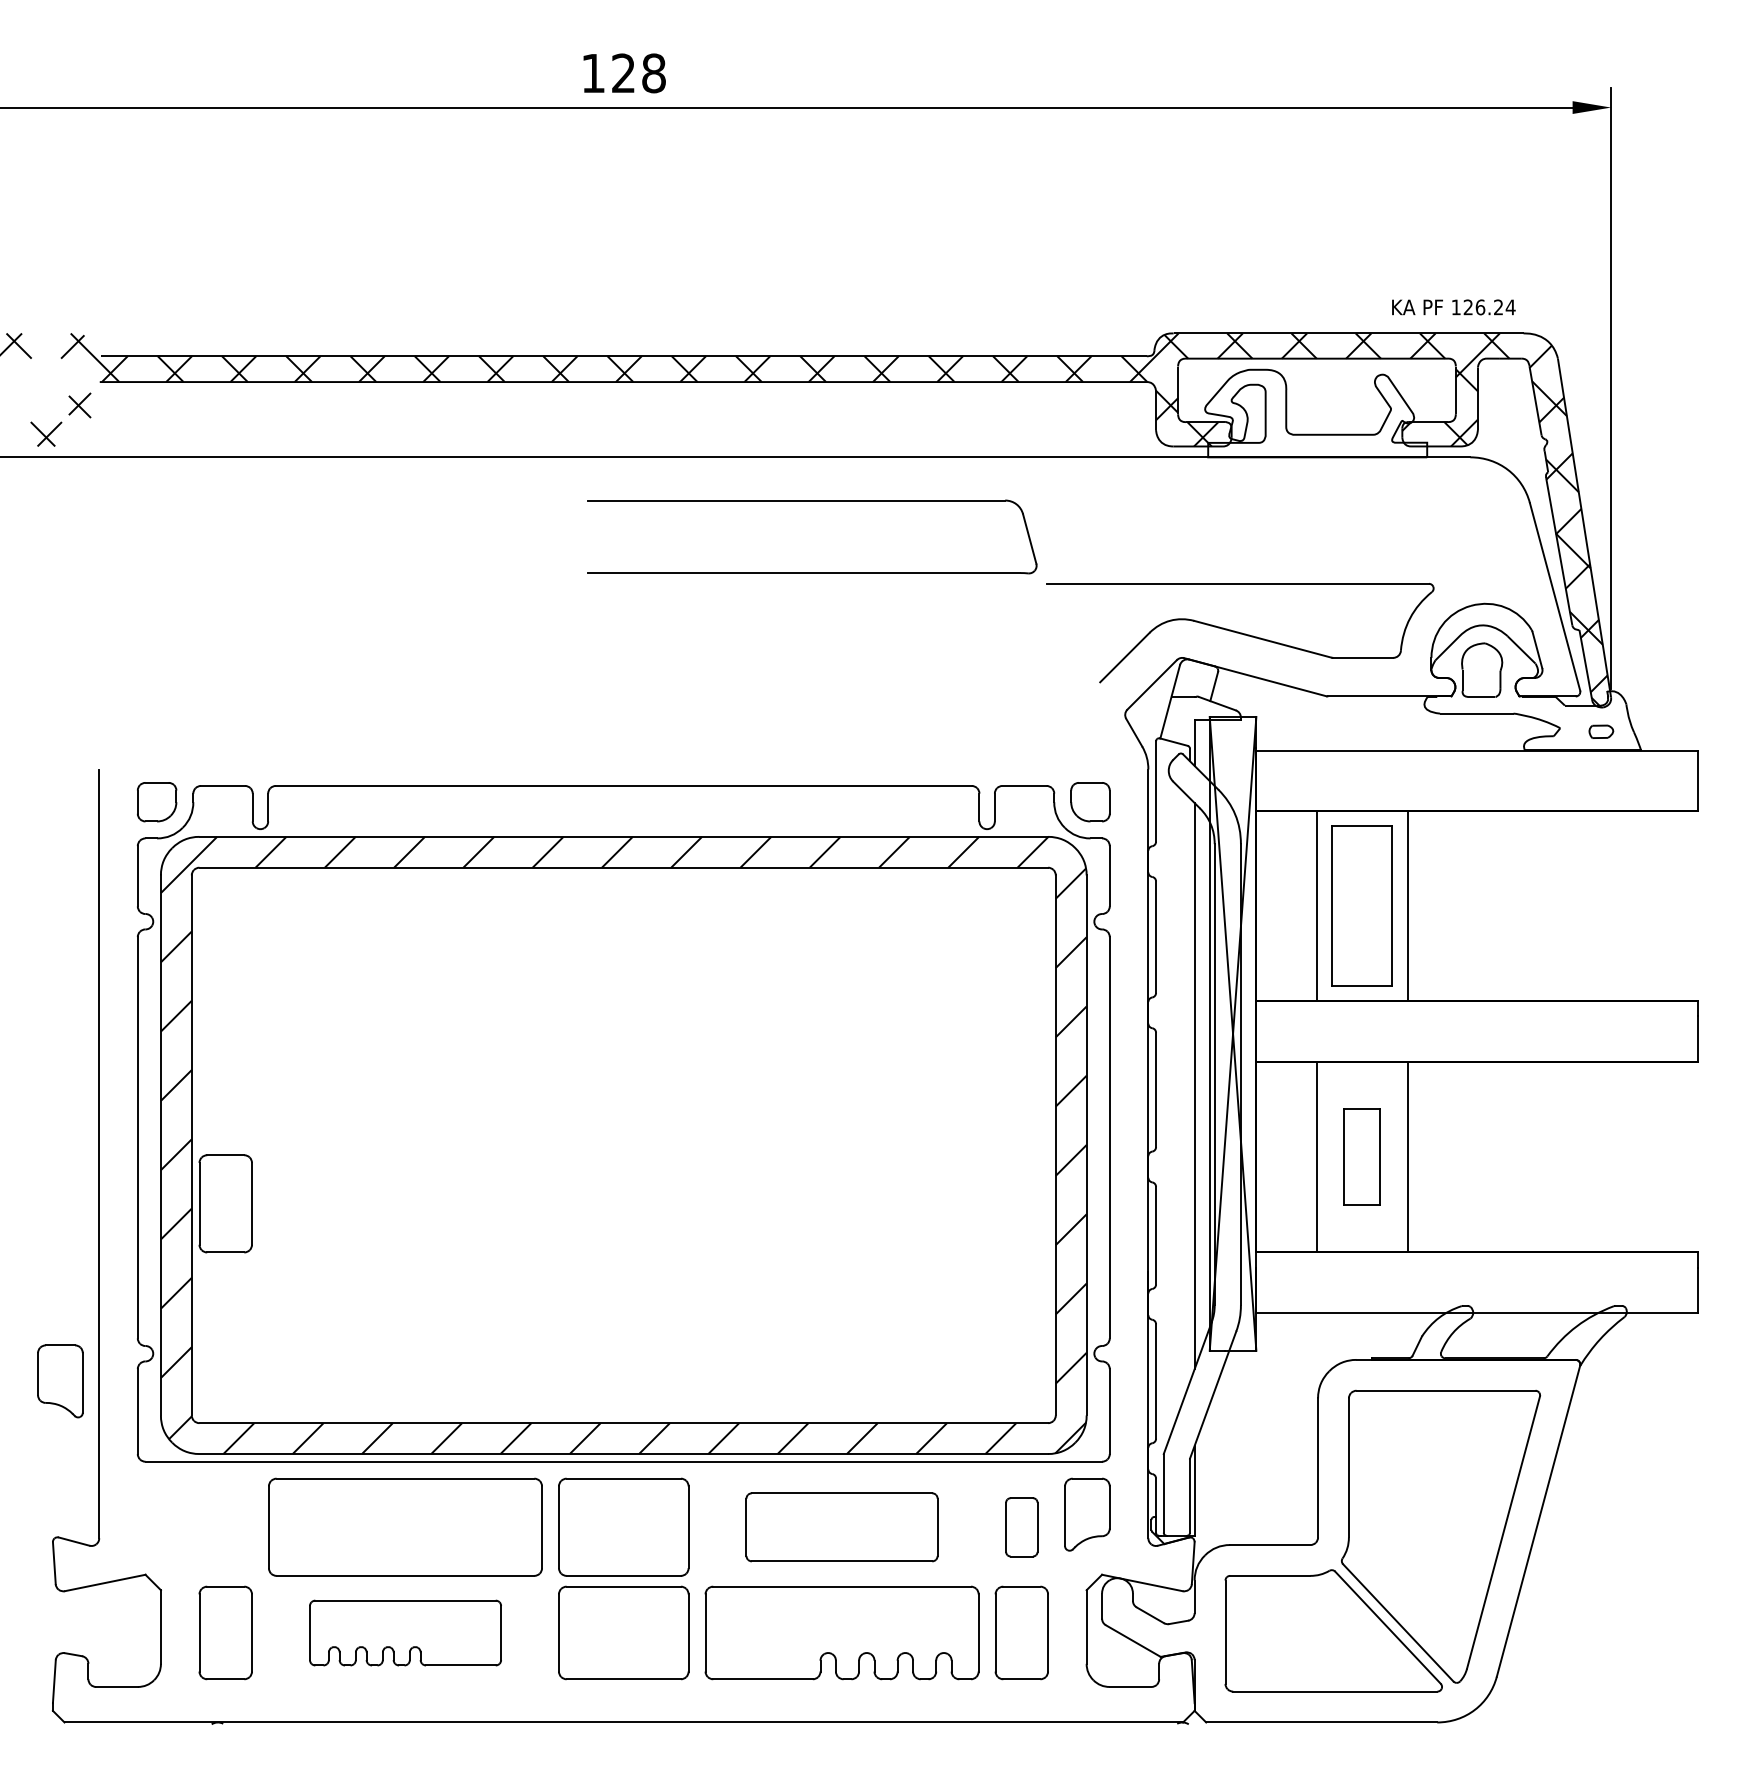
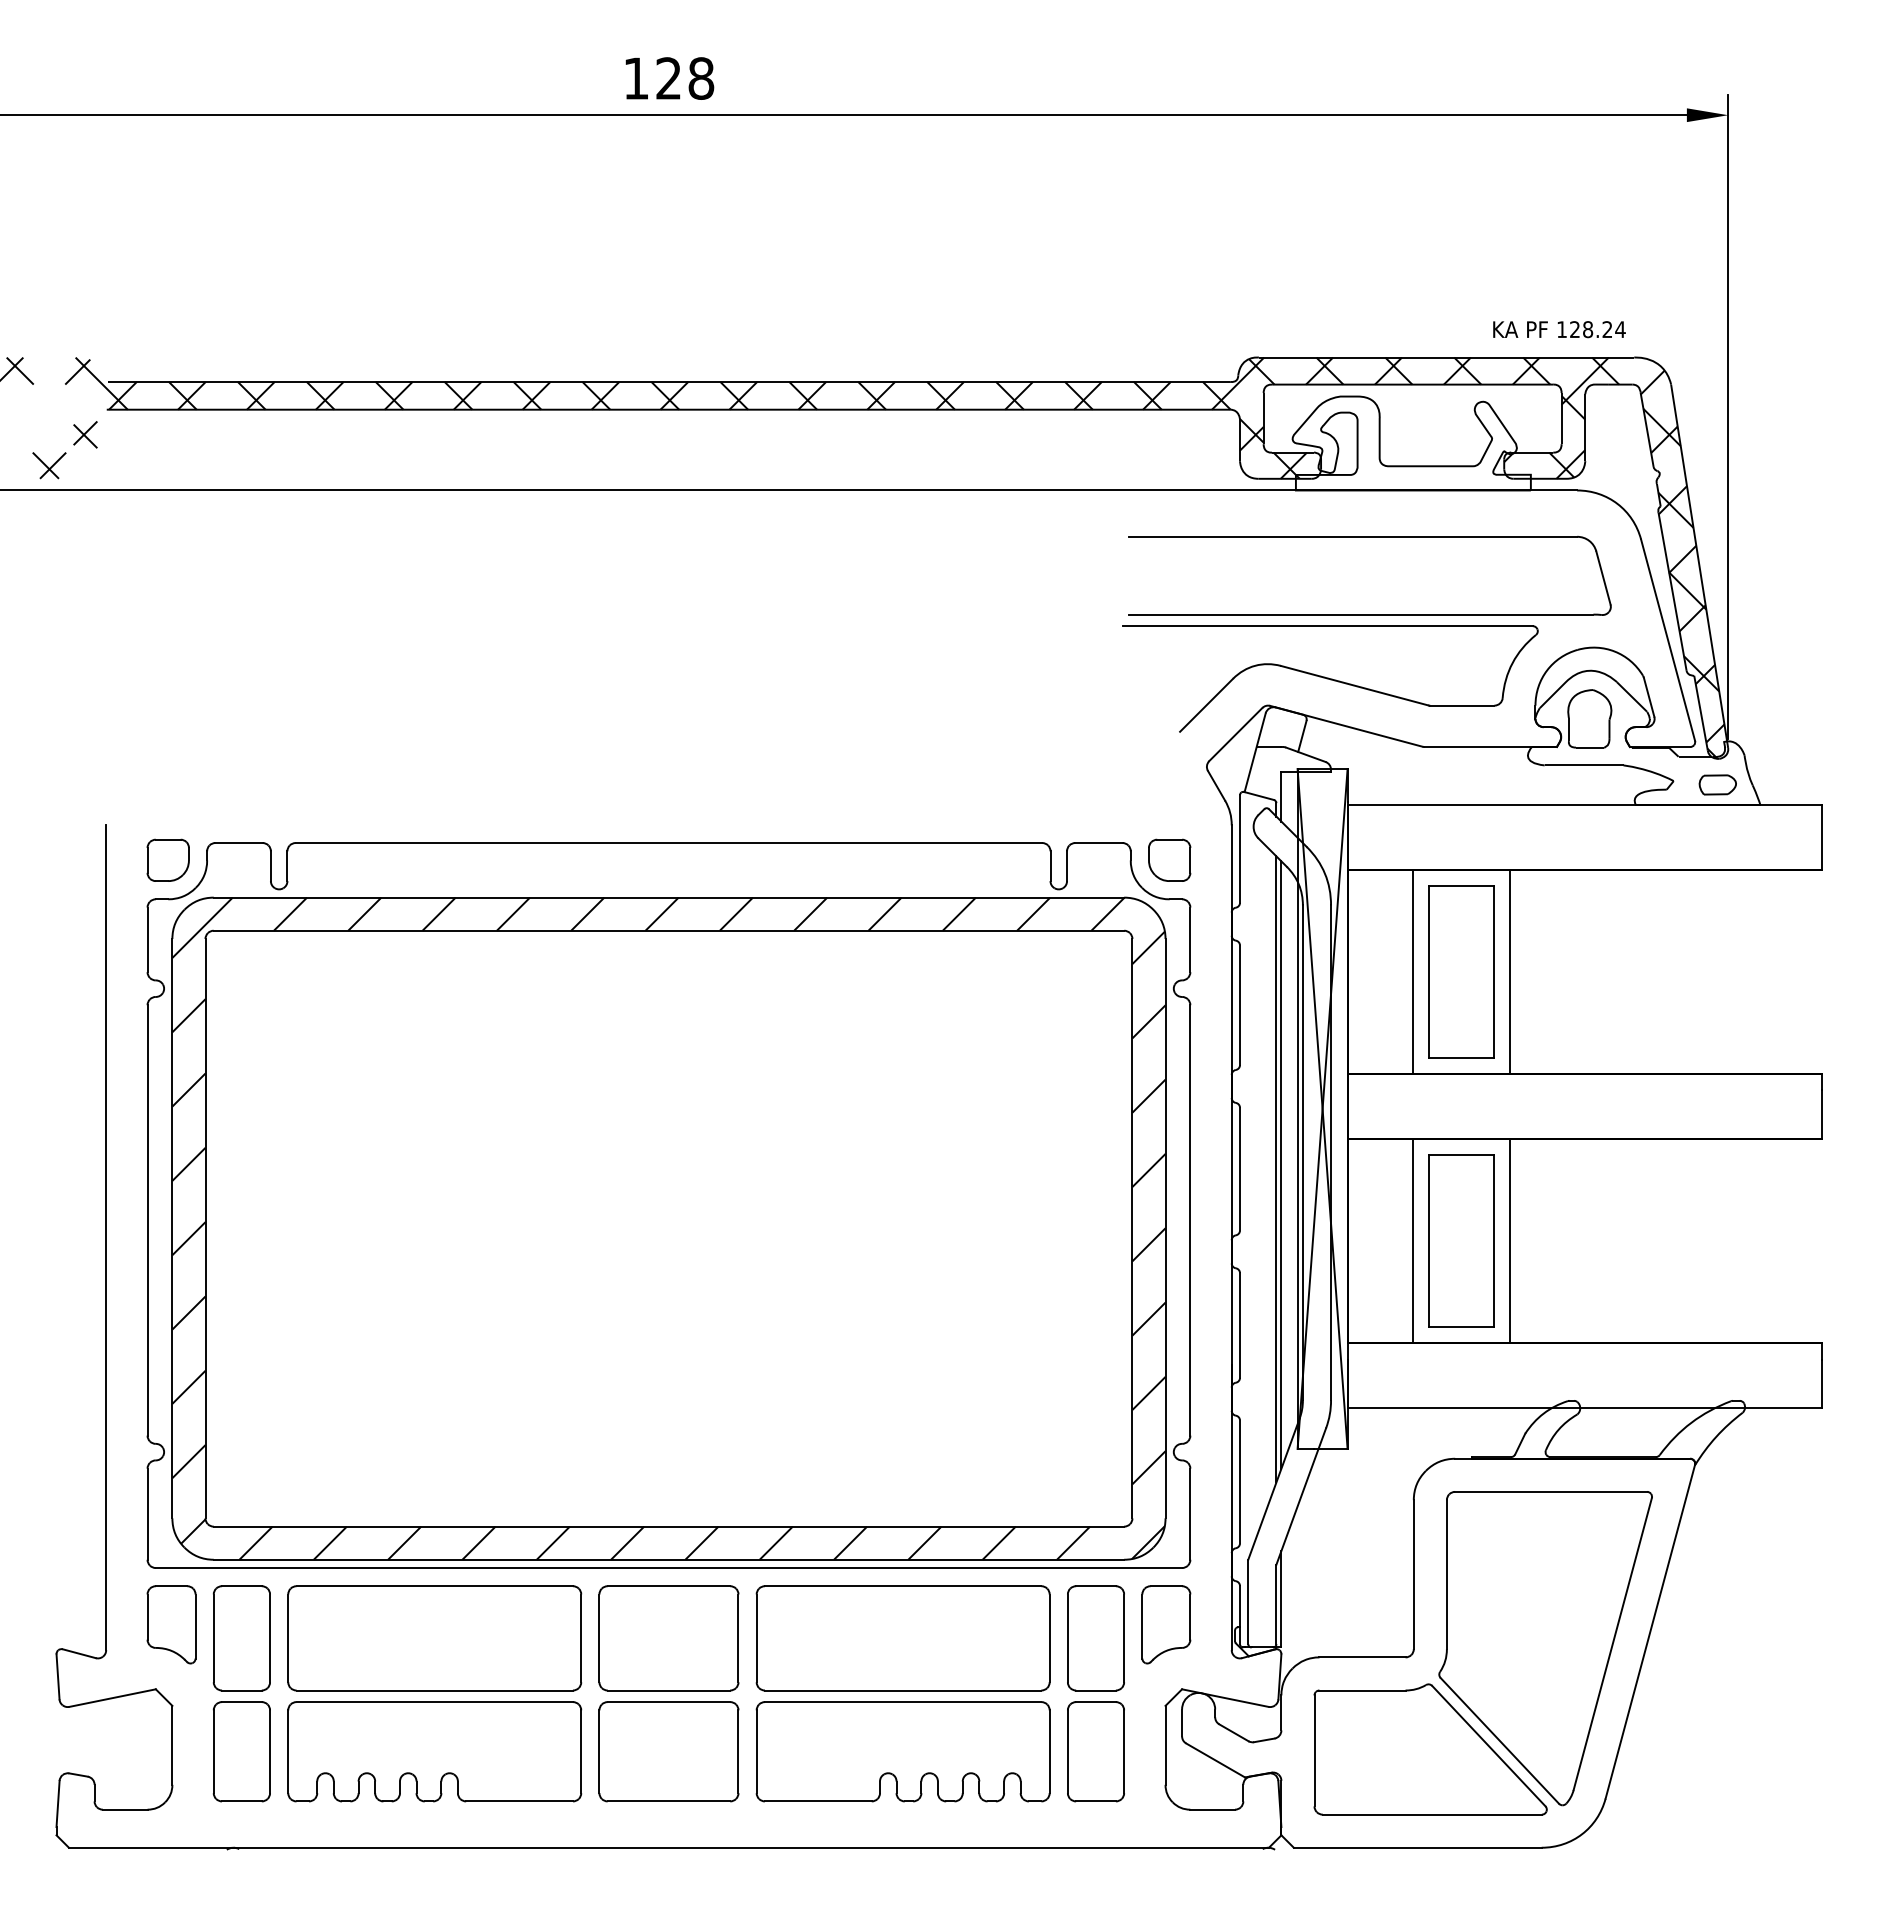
text: (1480, 307) -> (1588, 329), 126.24 -> 128.24
part: (811, 501) -> (1369, 537), moved
part: (1601, 731) -> (1717, 784), size x1.43
line: (1190, 1090) -> (1276, 1169), added
part: (1362, 1156) -> (1461, 1240), size x1.67
part: (225, 1203) -> (241, 1638), moved
part: (60, 1381) -> (171, 1624), moved
part: (841, 1527) -> (902, 1638), size x1.43
part: (1021, 1527) -> (1095, 1638), size x1.67
part: (405, 1632) -> (434, 1751), size x1.43

